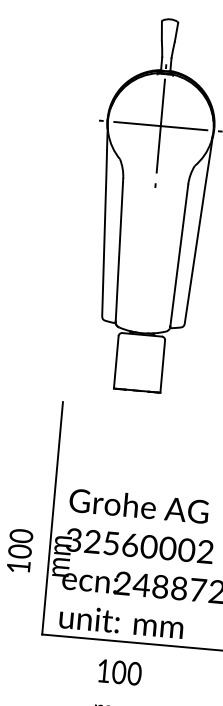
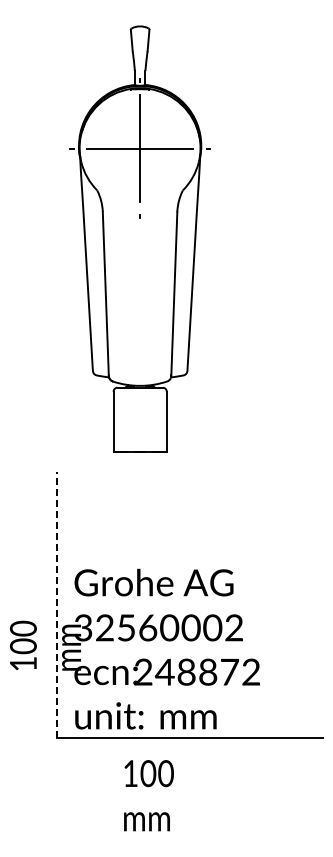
line: (53, 517) -> (57, 604), solid -> dashed

